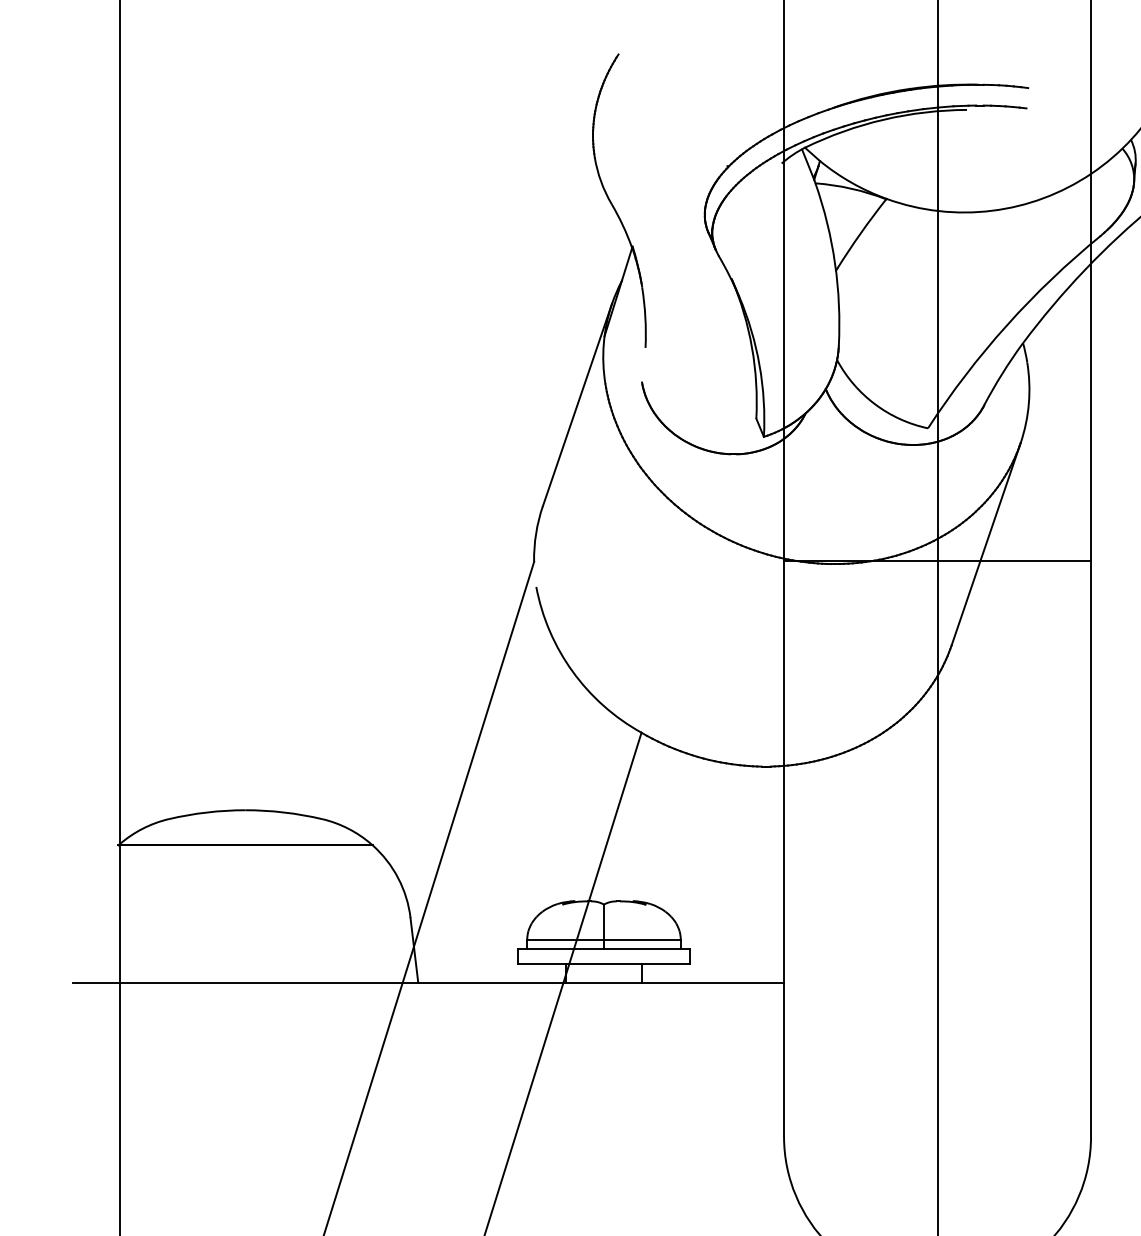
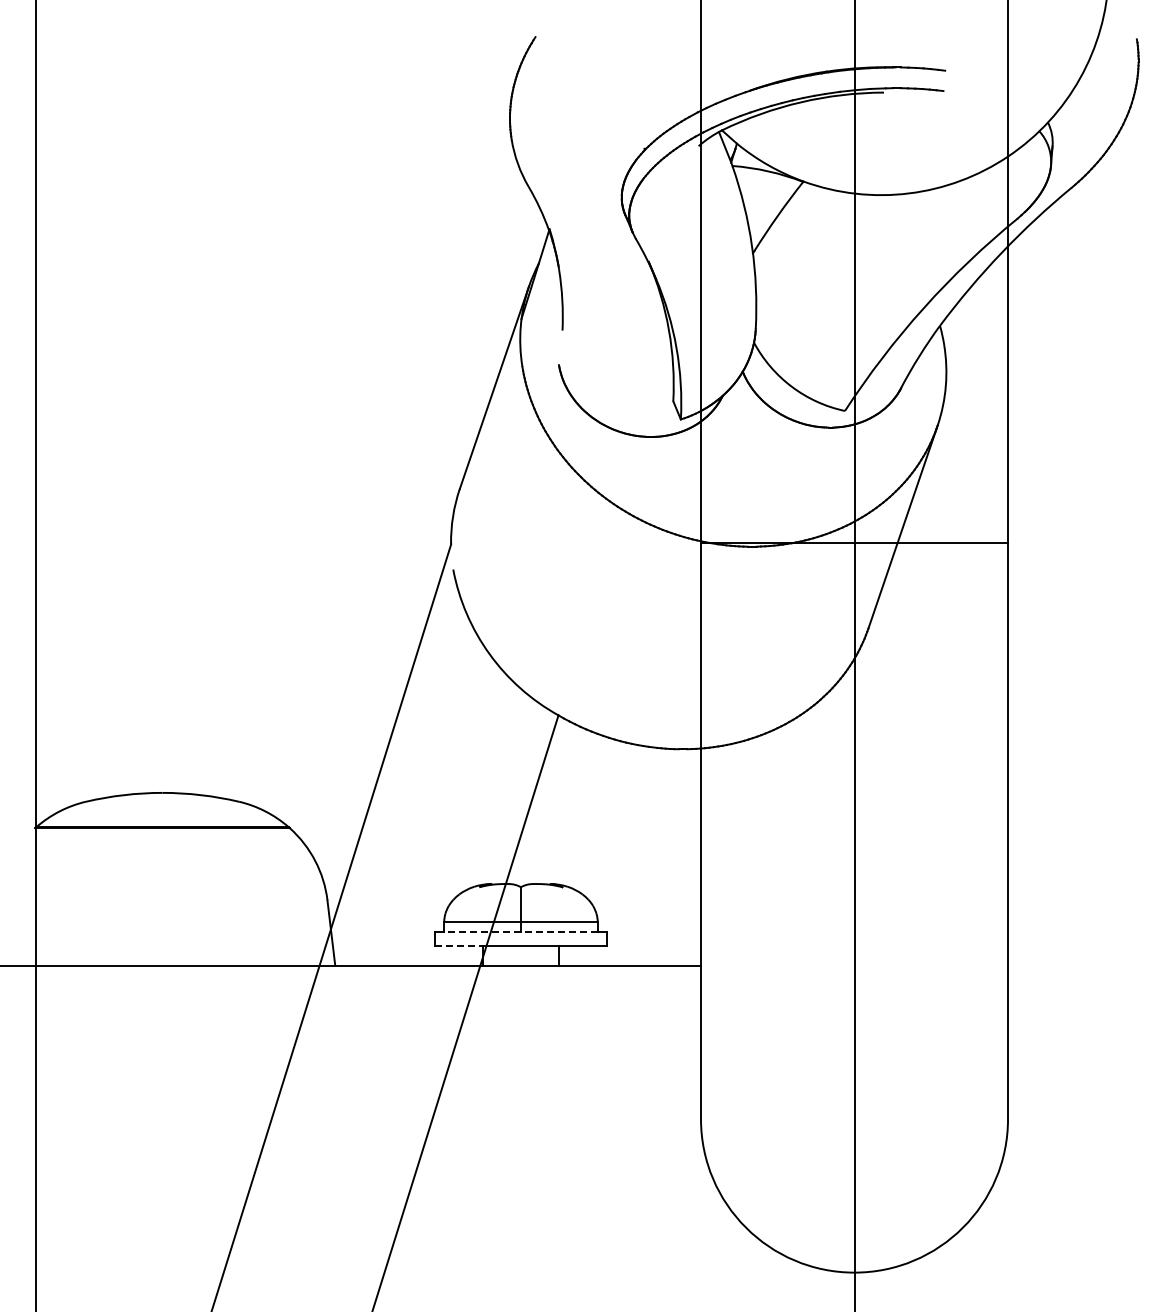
line: (603, 949) -> (520, 932), solid -> dashed
line: (541, 963) -> (458, 946), solid -> dashed

